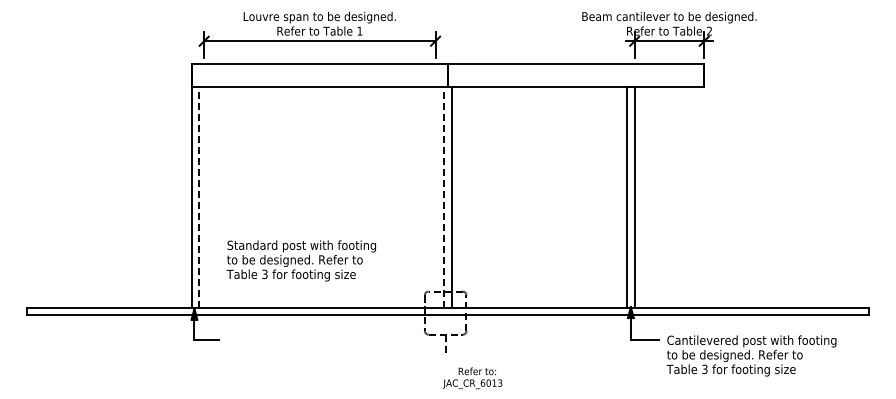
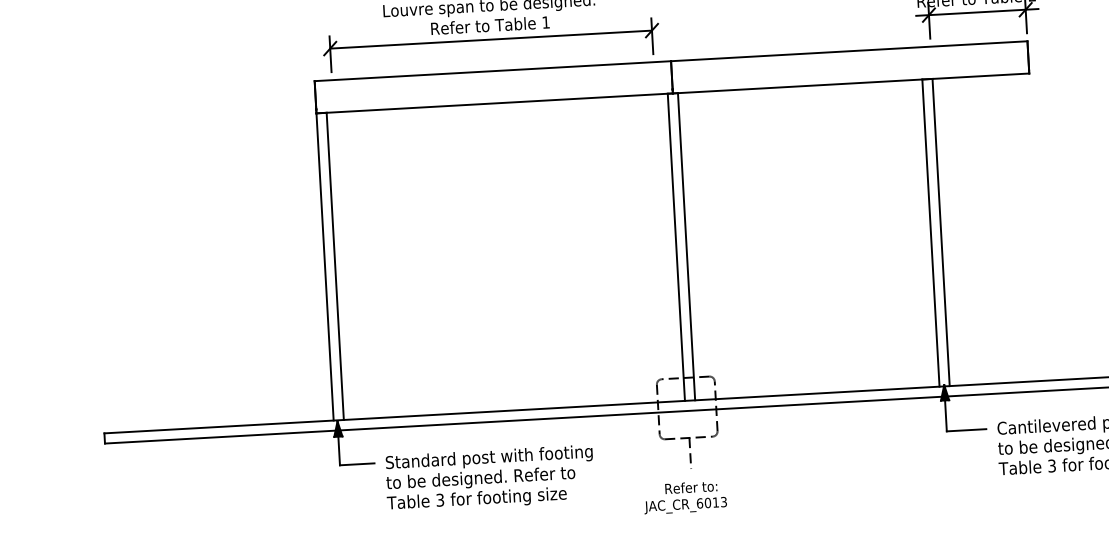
line: (199, 197) -> (335, 266), dashed -> solid
line: (444, 197) -> (676, 247), dashed -> solid
text: (300, 260) -> (488, 478), moved
text: (472, 378) -> (685, 497), moved

